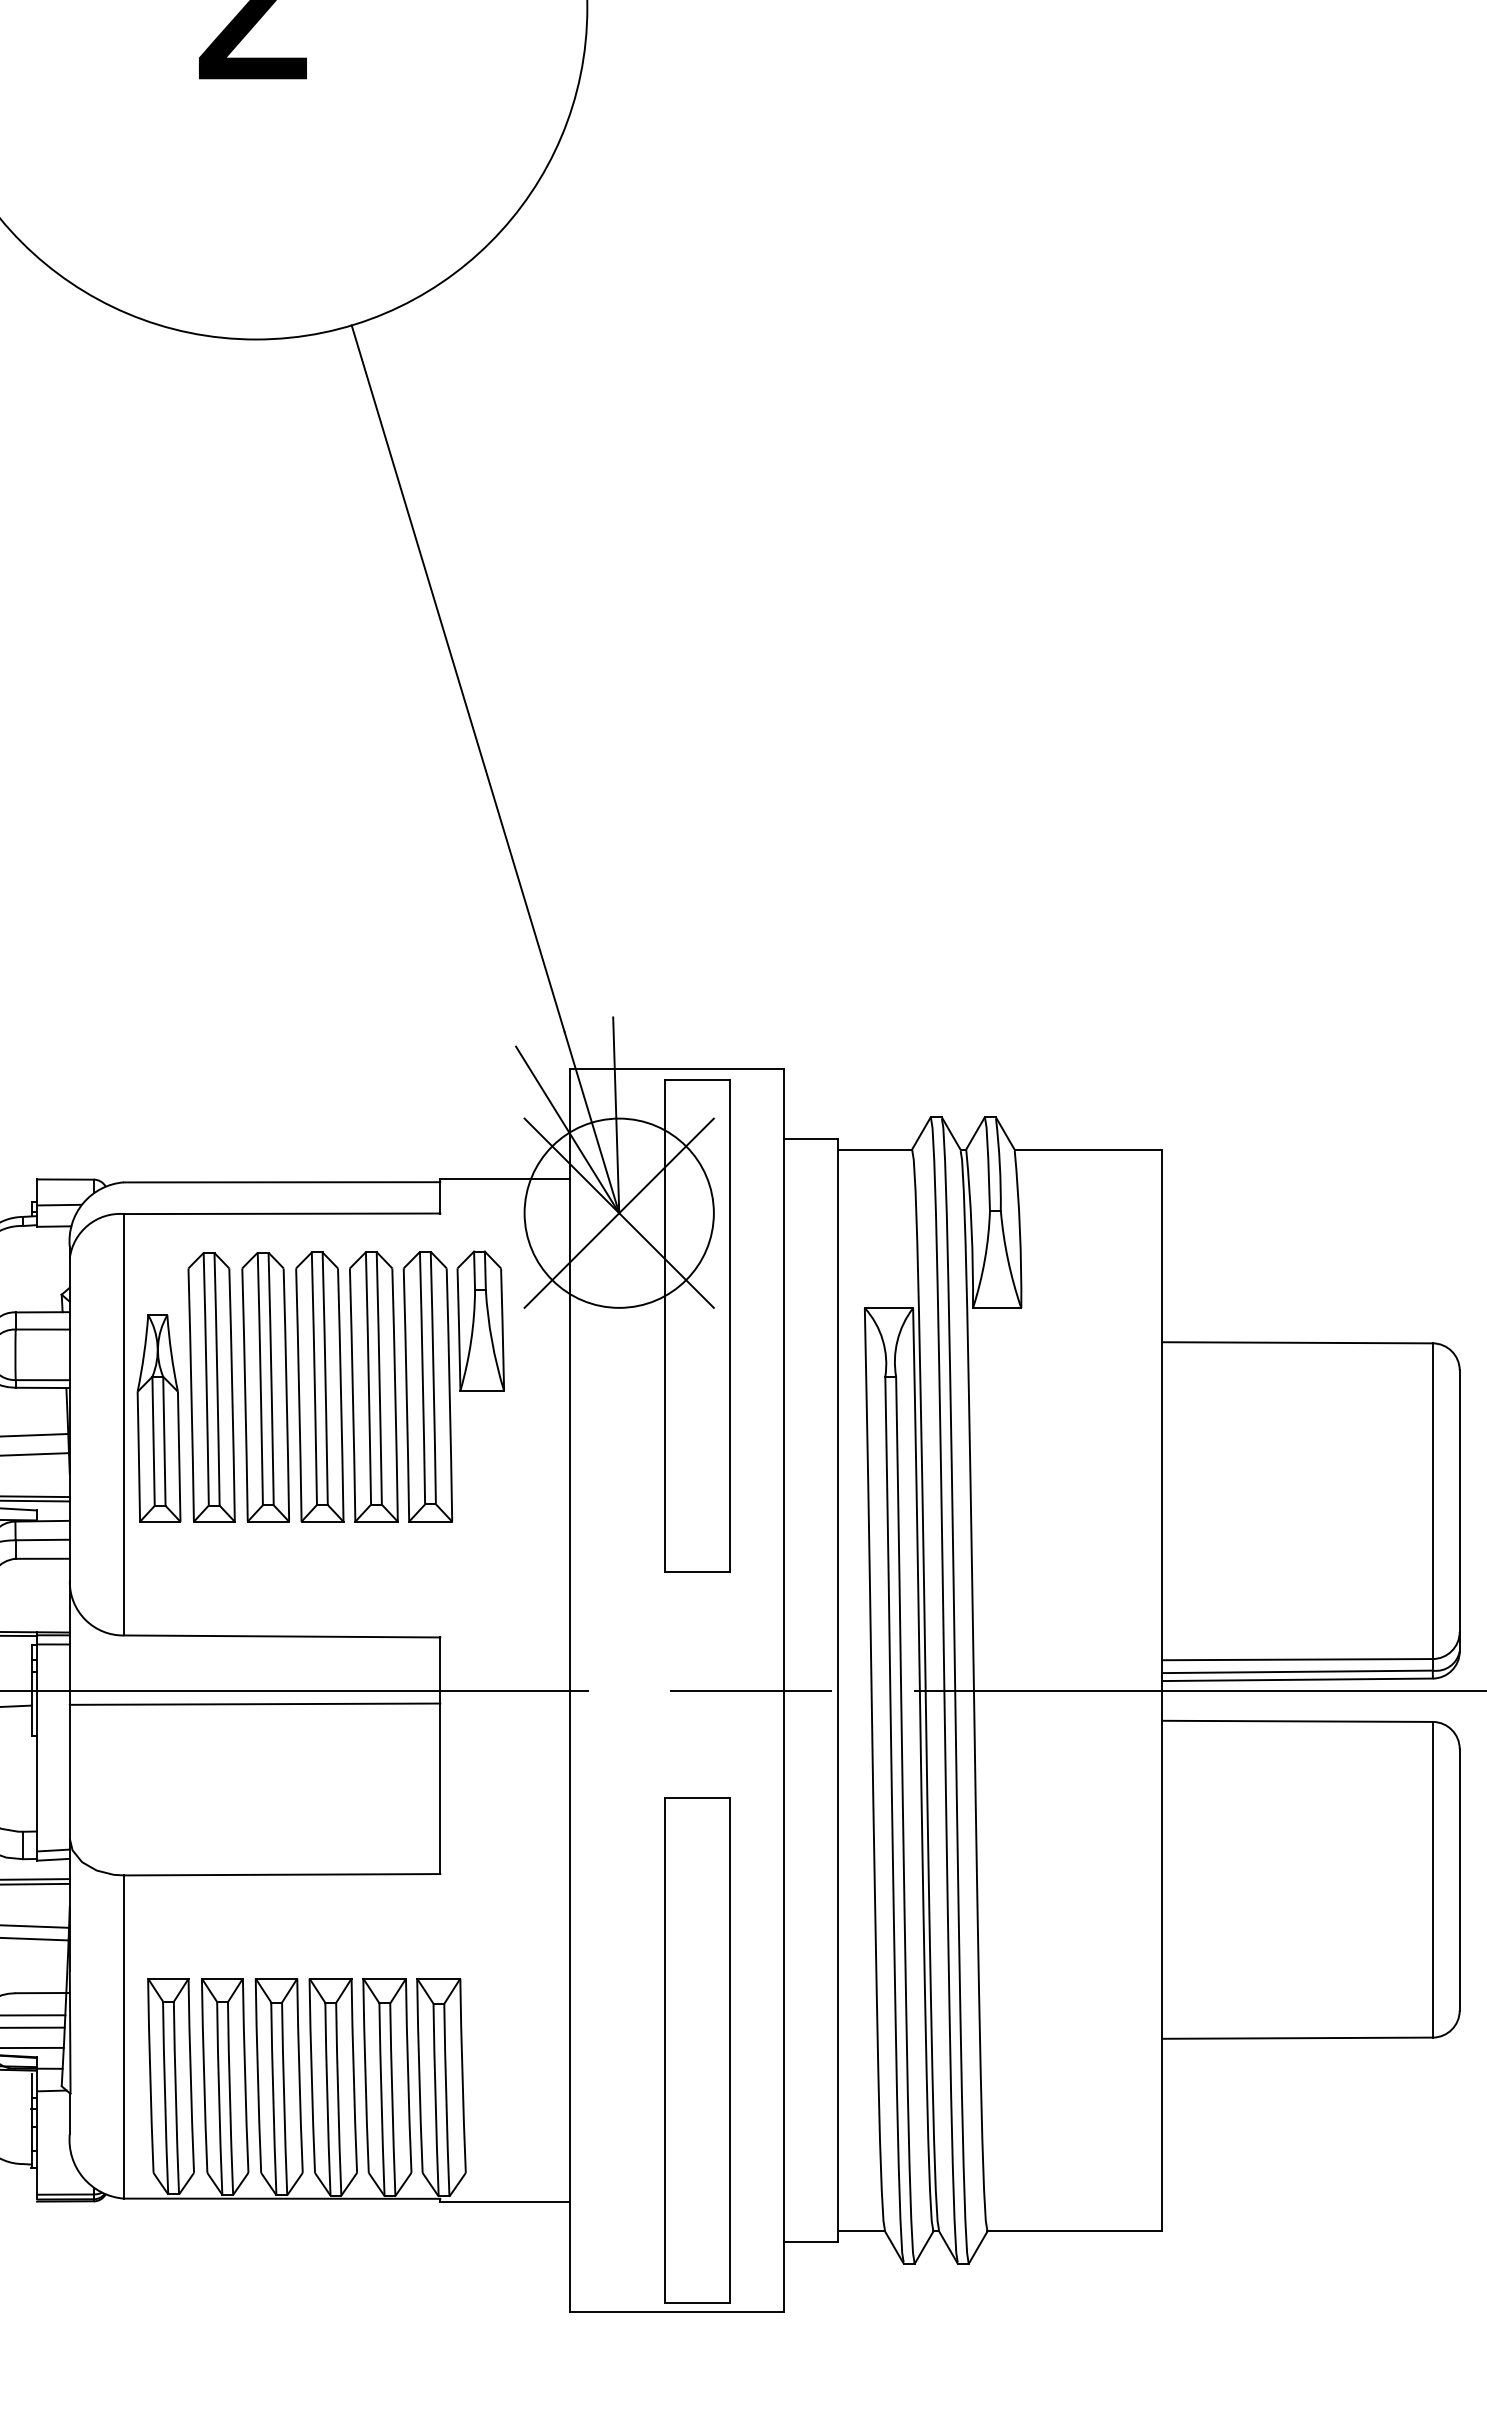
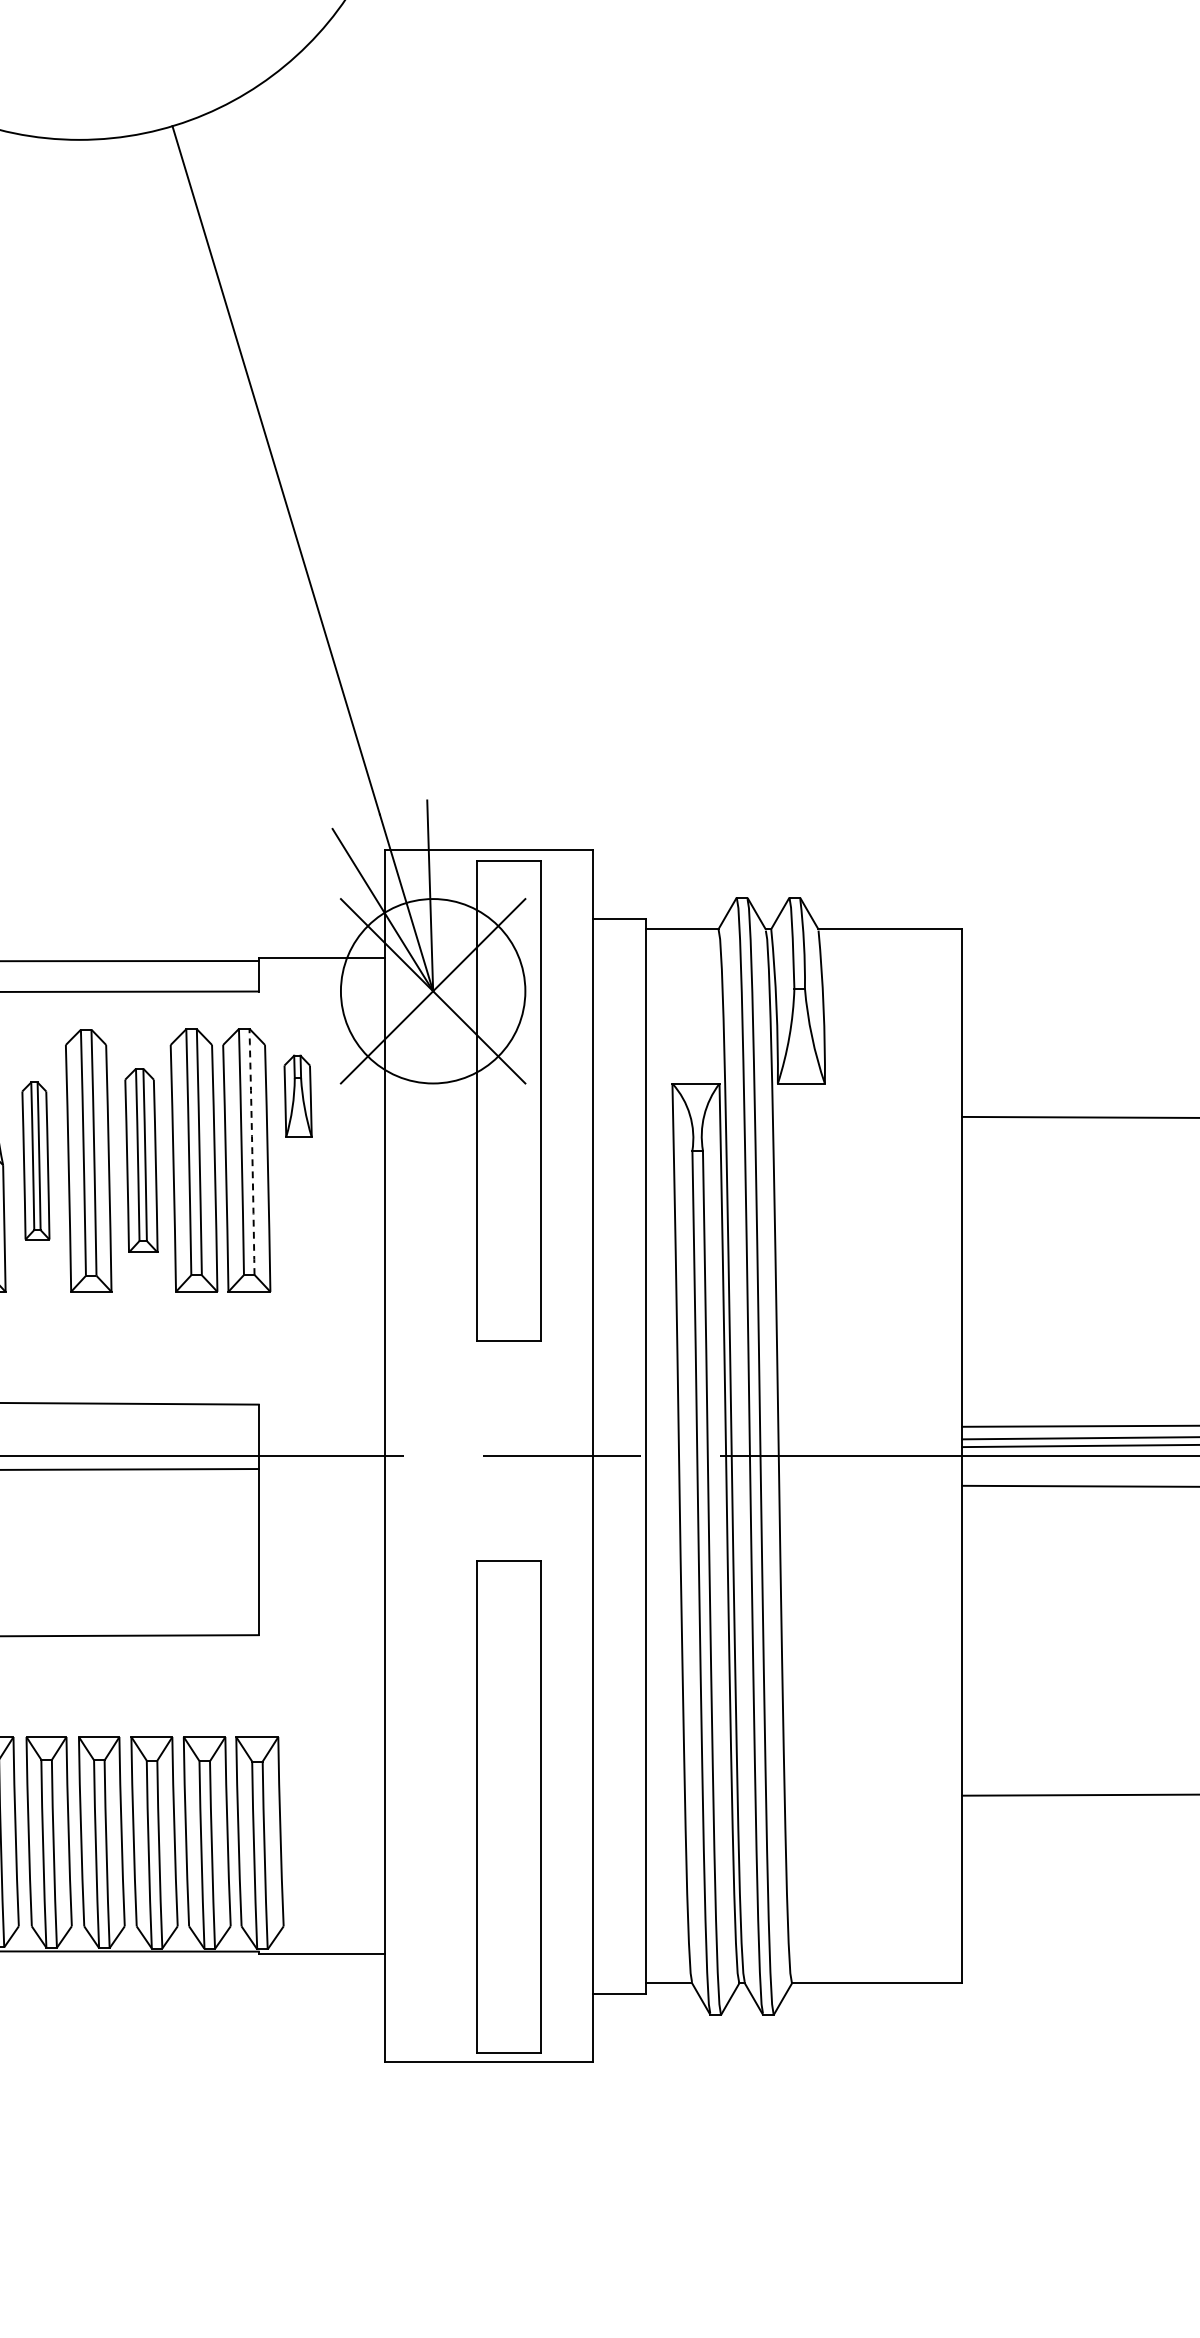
part: (480, 1320) -> (297, 1095), size x0.6
arc: (433, 1378) -> (252, 1152), solid -> dashed
part: (319, 1386) -> (141, 1160), size x0.7
part: (211, 1387) -> (35, 1161), size x0.6

